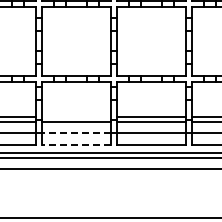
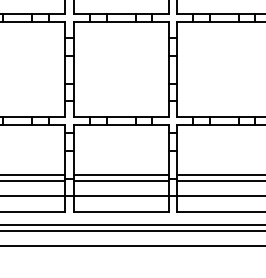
line: (76, 117) -> (120, 174), added
line: (76, 132) -> (120, 195), dashed -> solid
line: (76, 144) -> (120, 212), dashed -> solid

